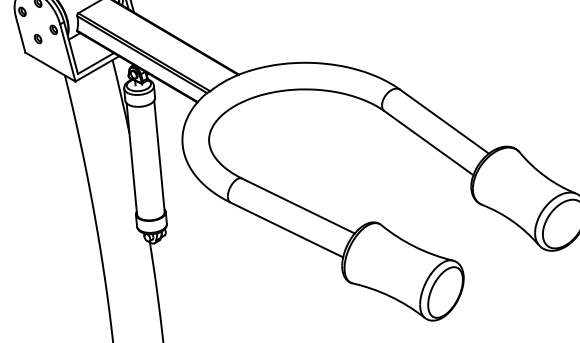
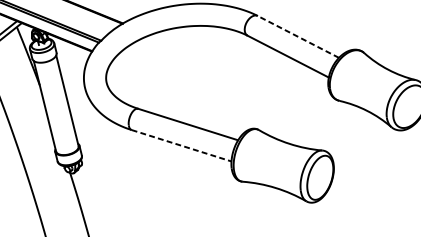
line: (444, 121) -> (298, 36), solid -> dashed
line: (286, 229) -> (181, 145), solid -> dashed

